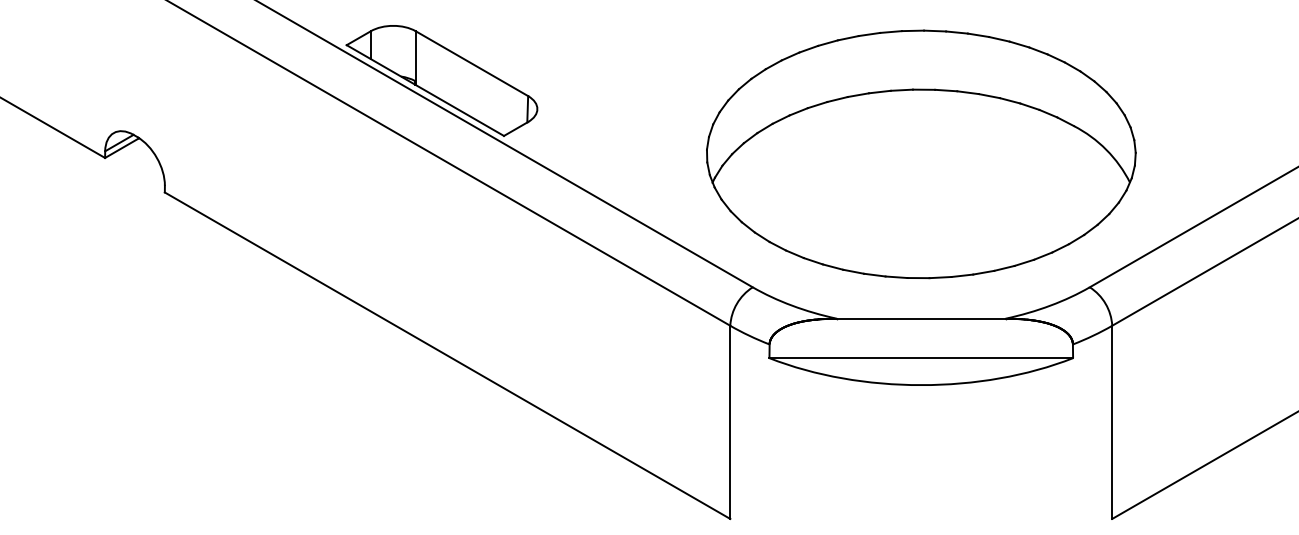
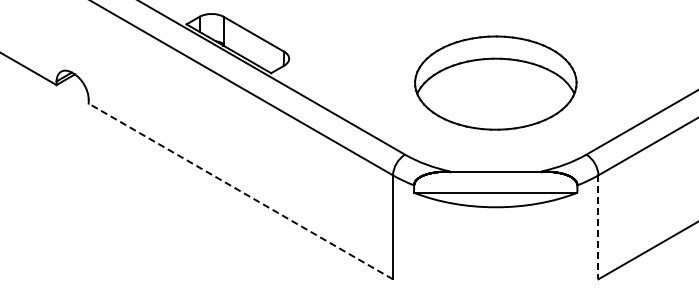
part: (920, 153) -> (495, 82), size x0.7
line: (446, 355) -> (240, 191), solid -> dashed
line: (1112, 422) -> (598, 227), solid -> dashed

